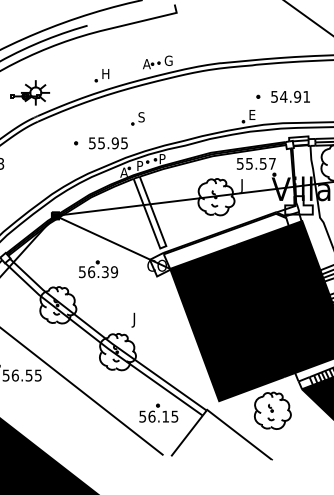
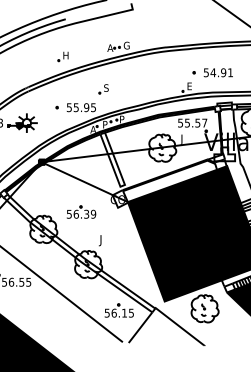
part: (101, 75) -> (62, 56), moved
part: (30, 92) -> (22, 122), moved
part: (98, 269) -> (81, 212), moved

